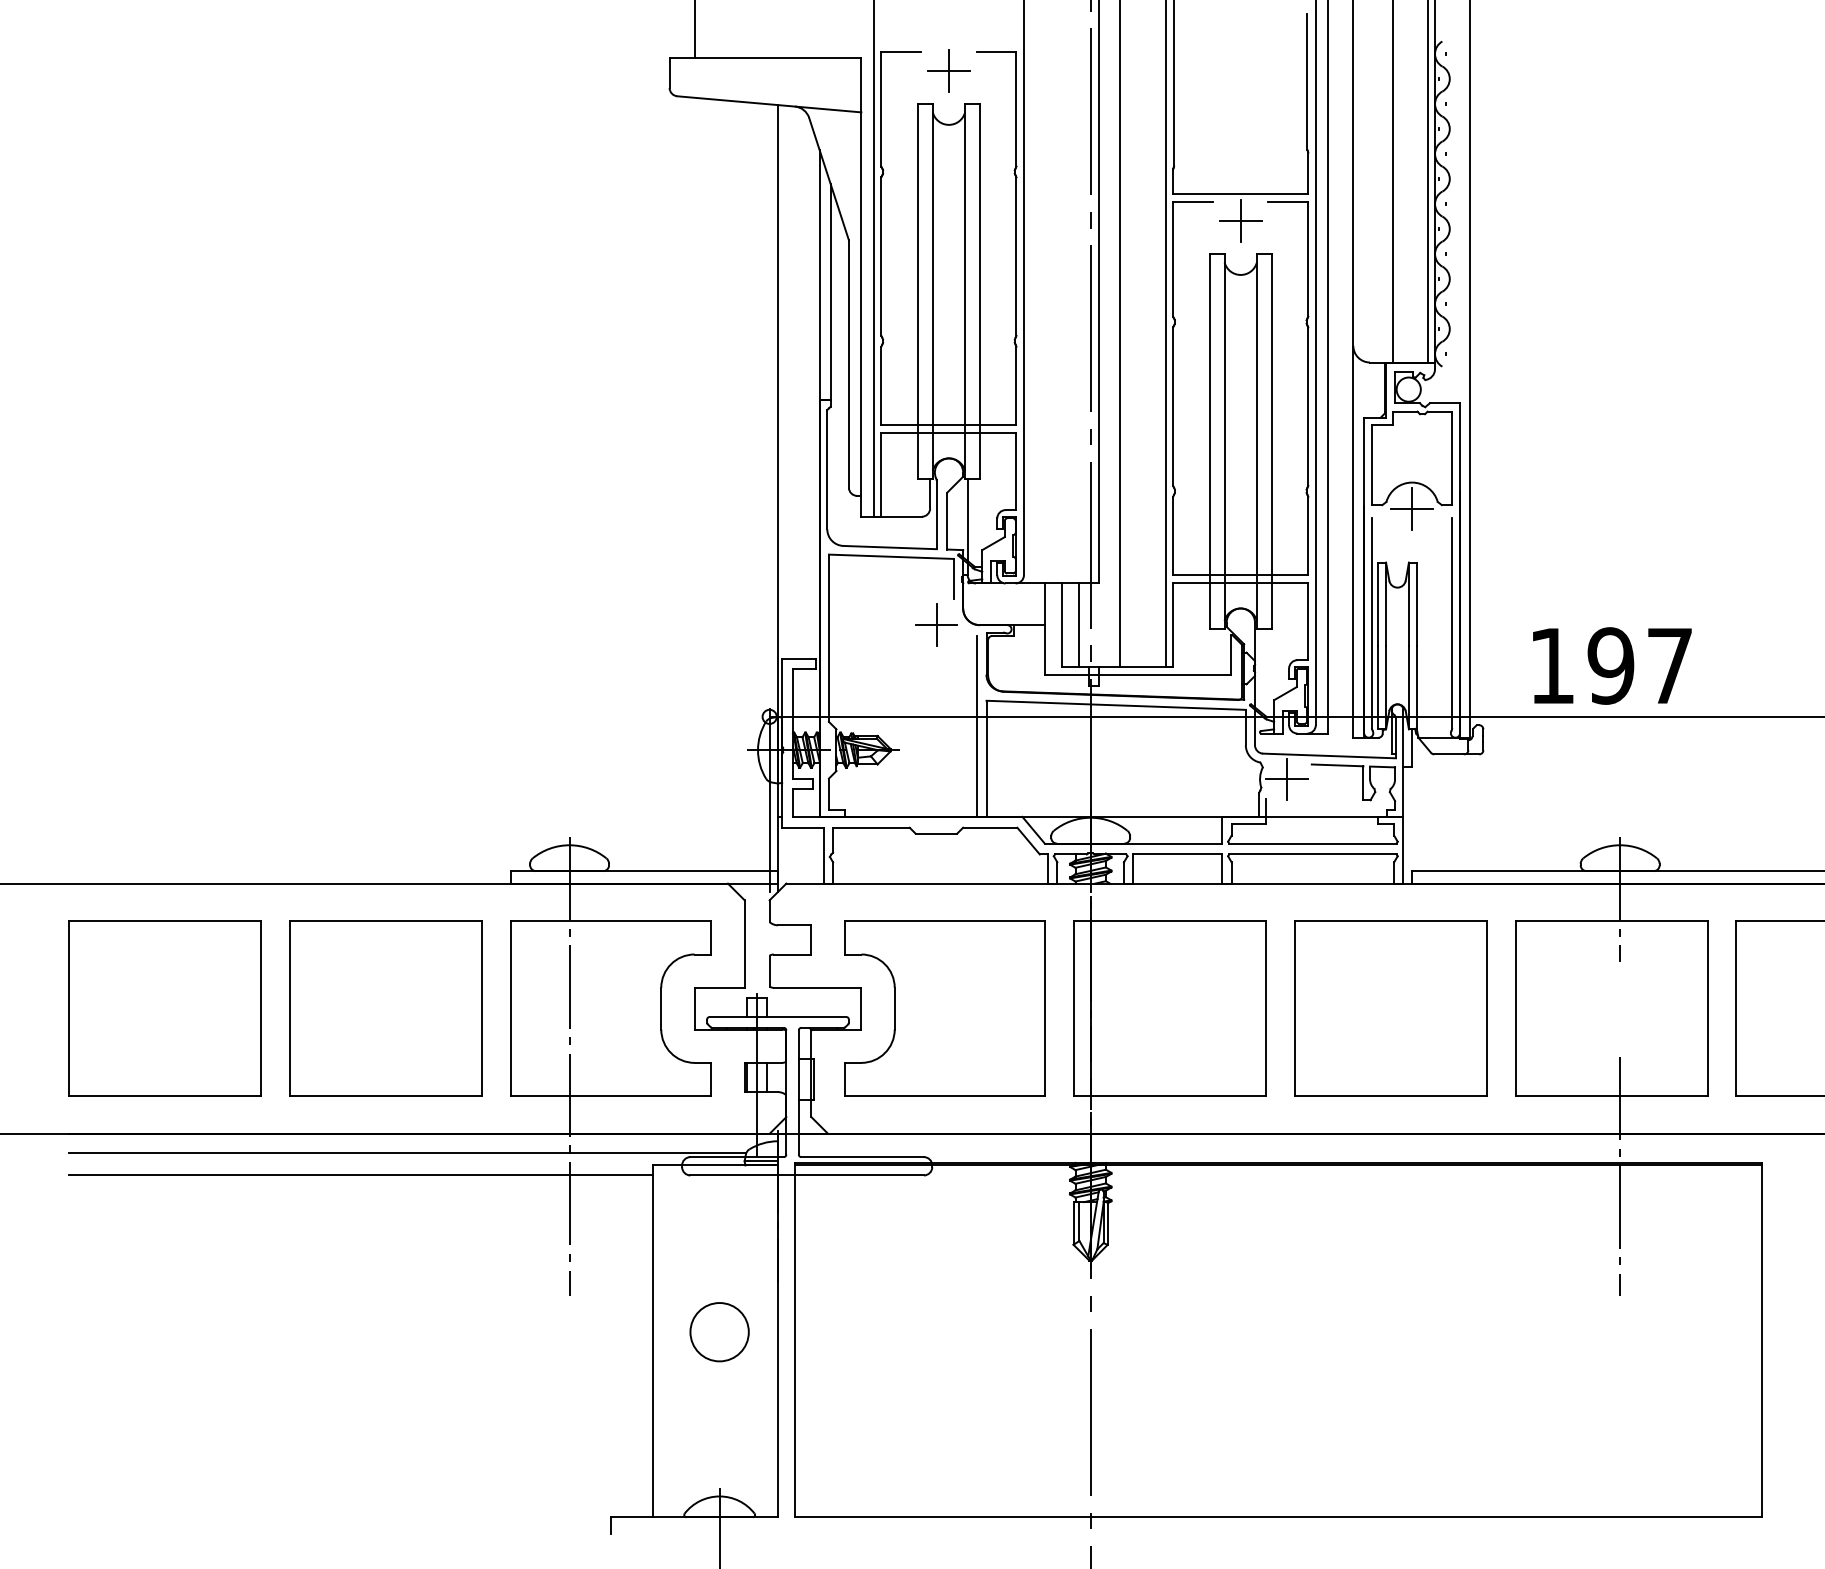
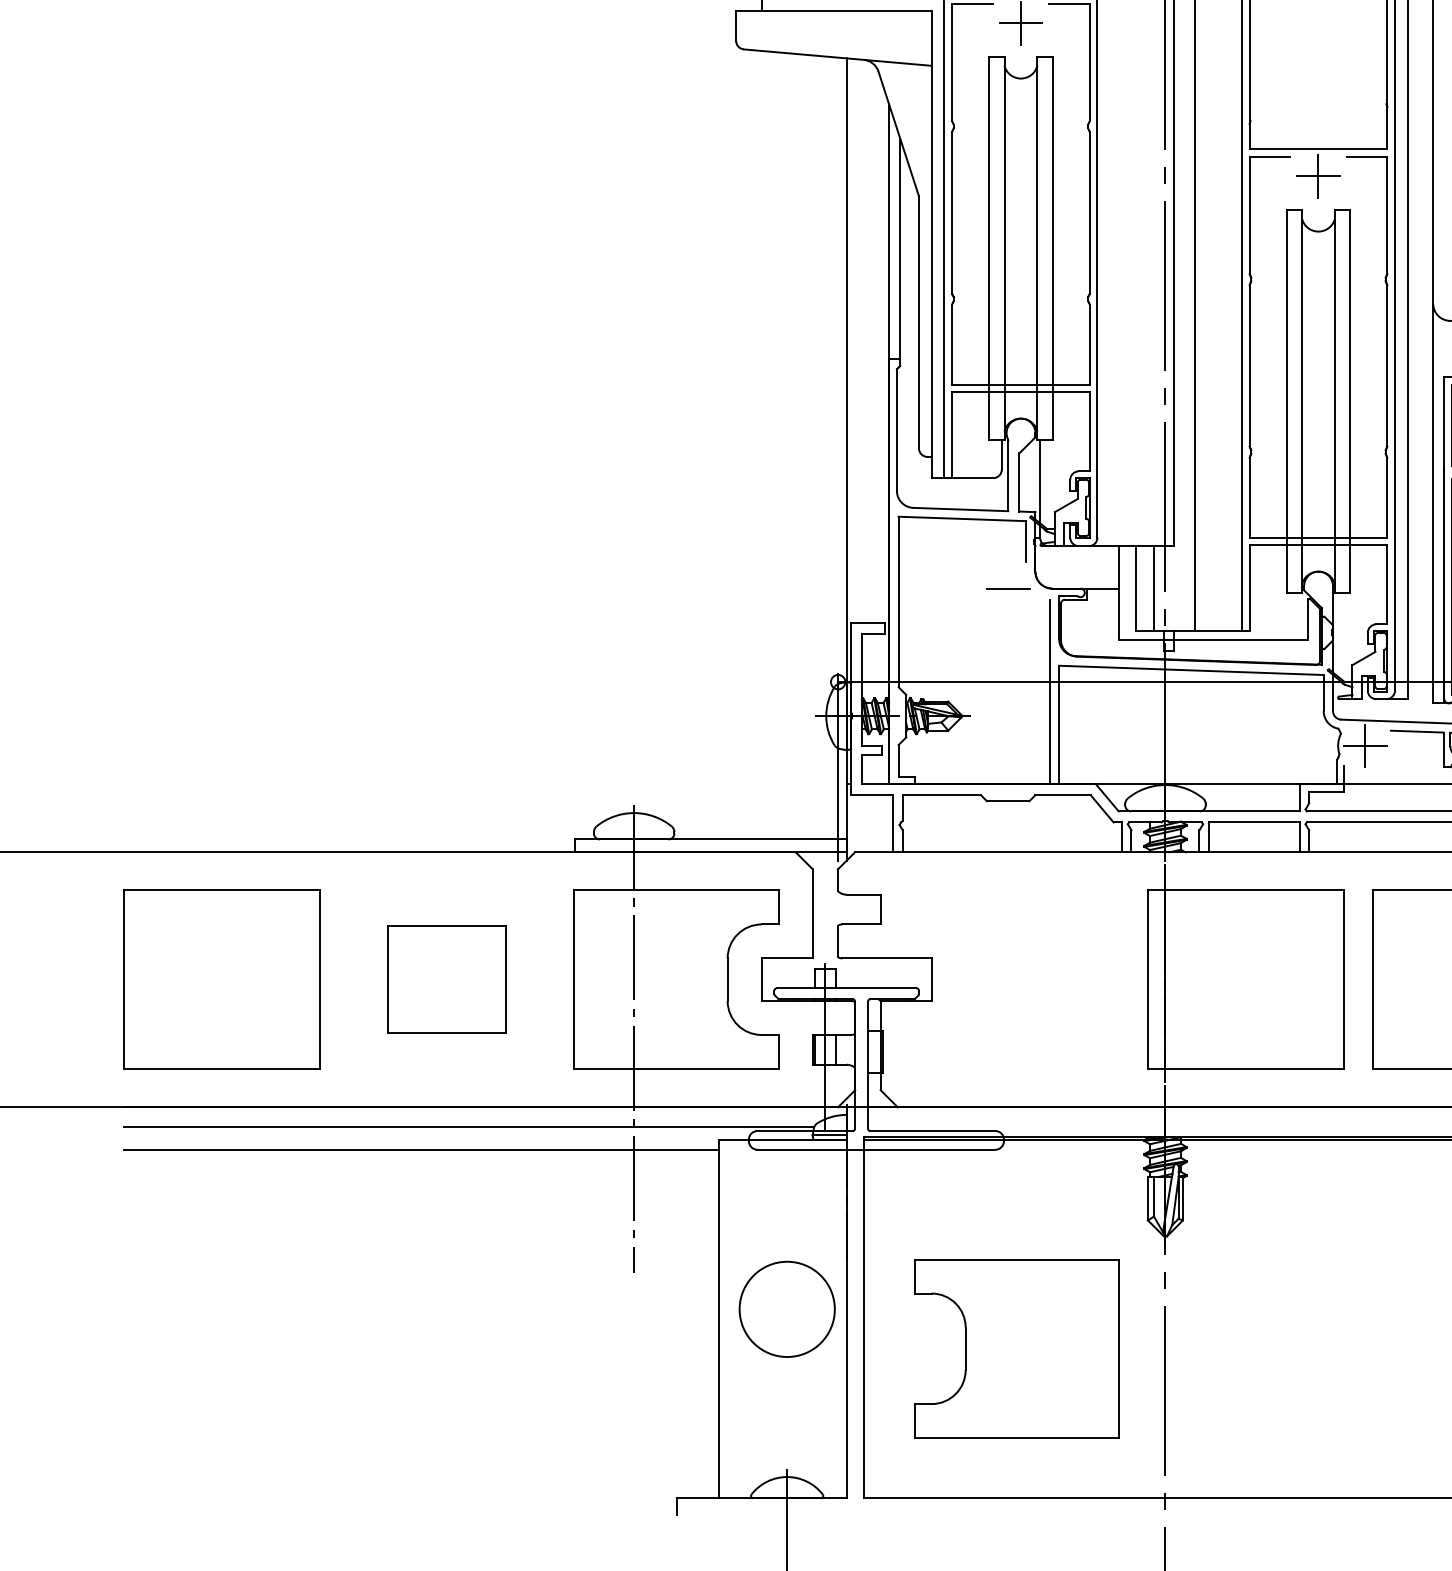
line: (936, 625) -> (1008, 589), removed
part: (385, 1008) -> (446, 979), size x0.6
part: (944, 1008) -> (1016, 1348), moved
circle: (719, 1332) -> (787, 1309), size x1.6

